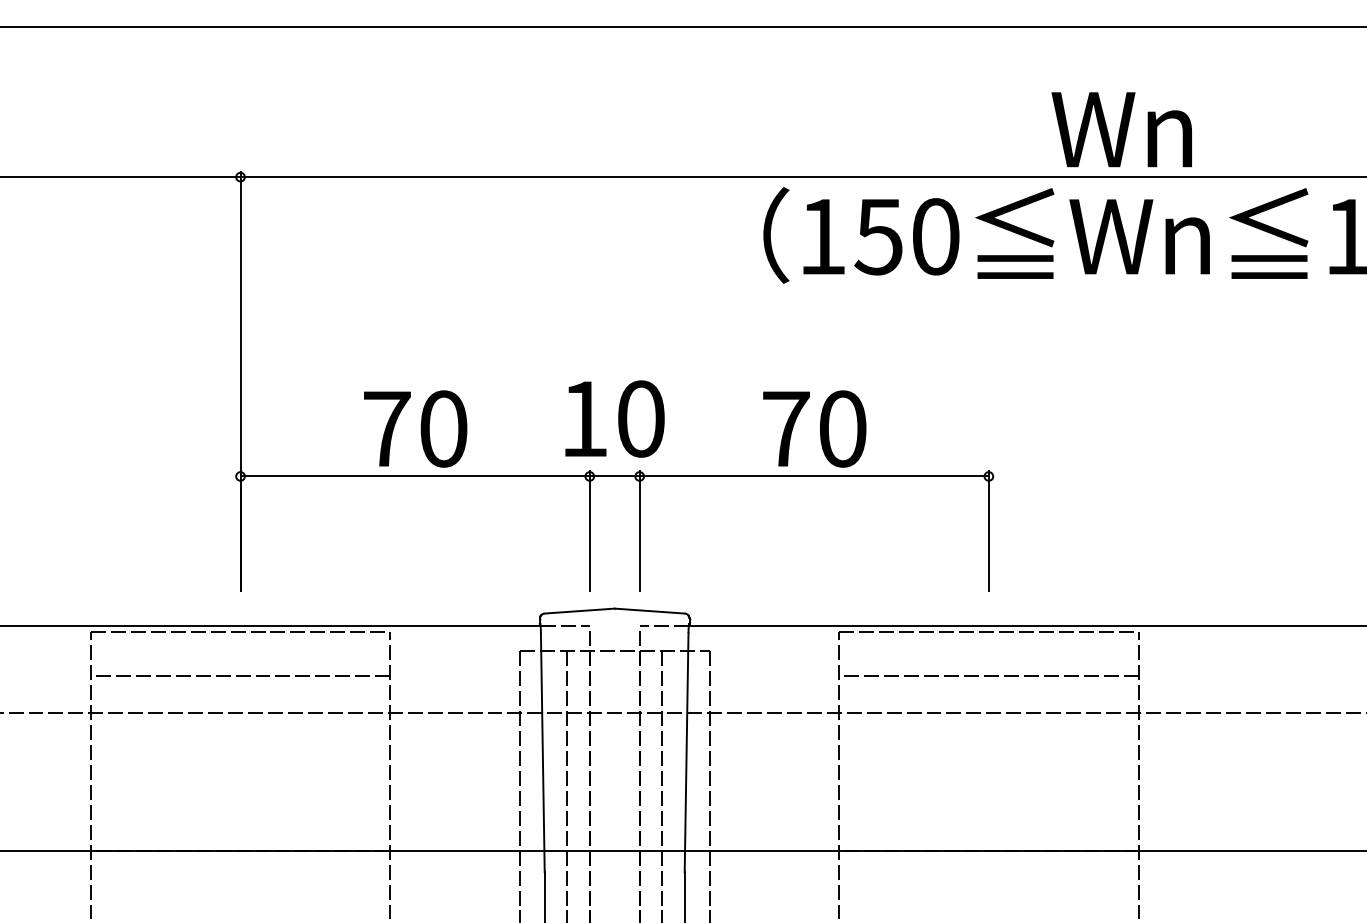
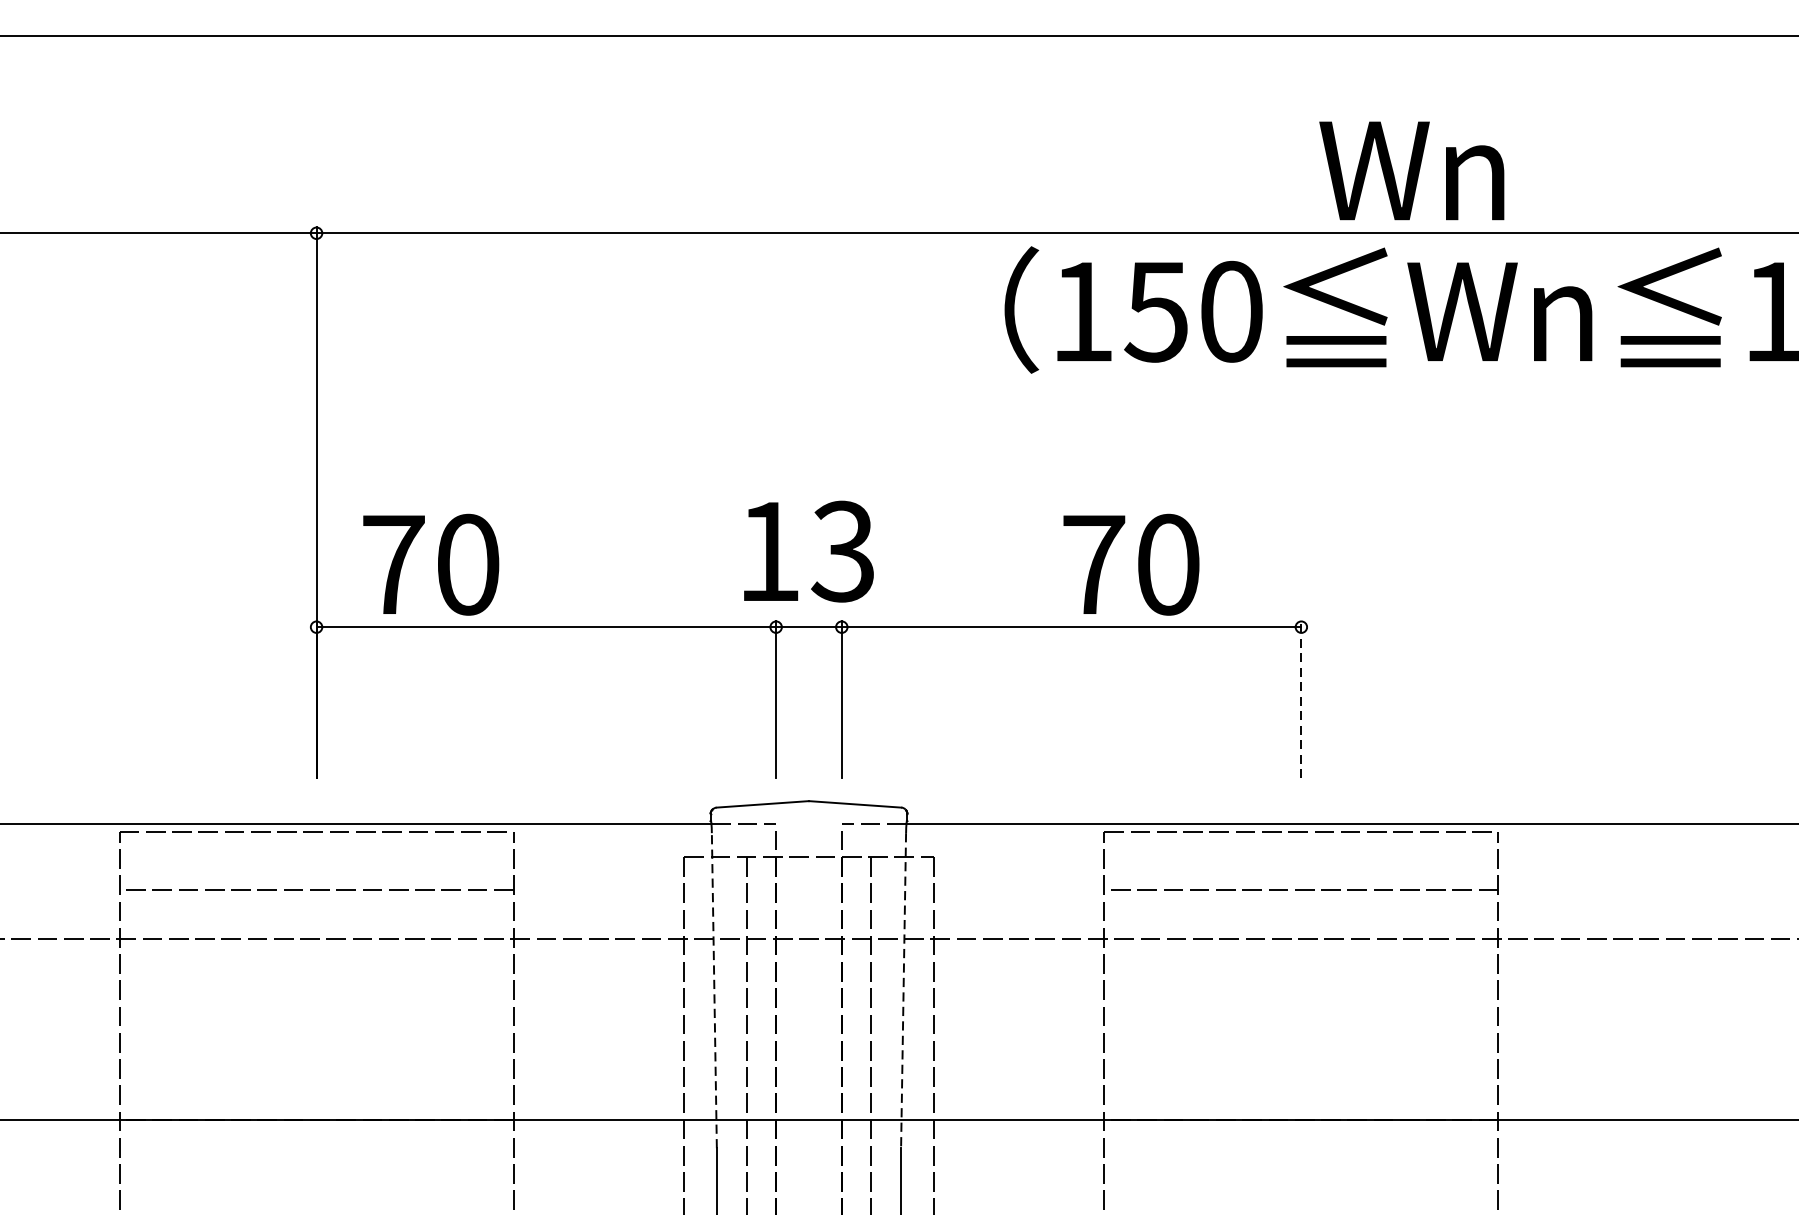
text: (1121, 129) -> (1411, 170), moved
text: (640, 418) -> (842, 550), 10 -> 13
text: (415, 428) -> (431, 564), moved
text: (814, 428) -> (1131, 564), moved
line: (988, 531) -> (1300, 699), solid -> dashed
line: (542, 752) -> (713, 990), solid -> dashed
line: (686, 752) -> (903, 990), solid -> dashed

